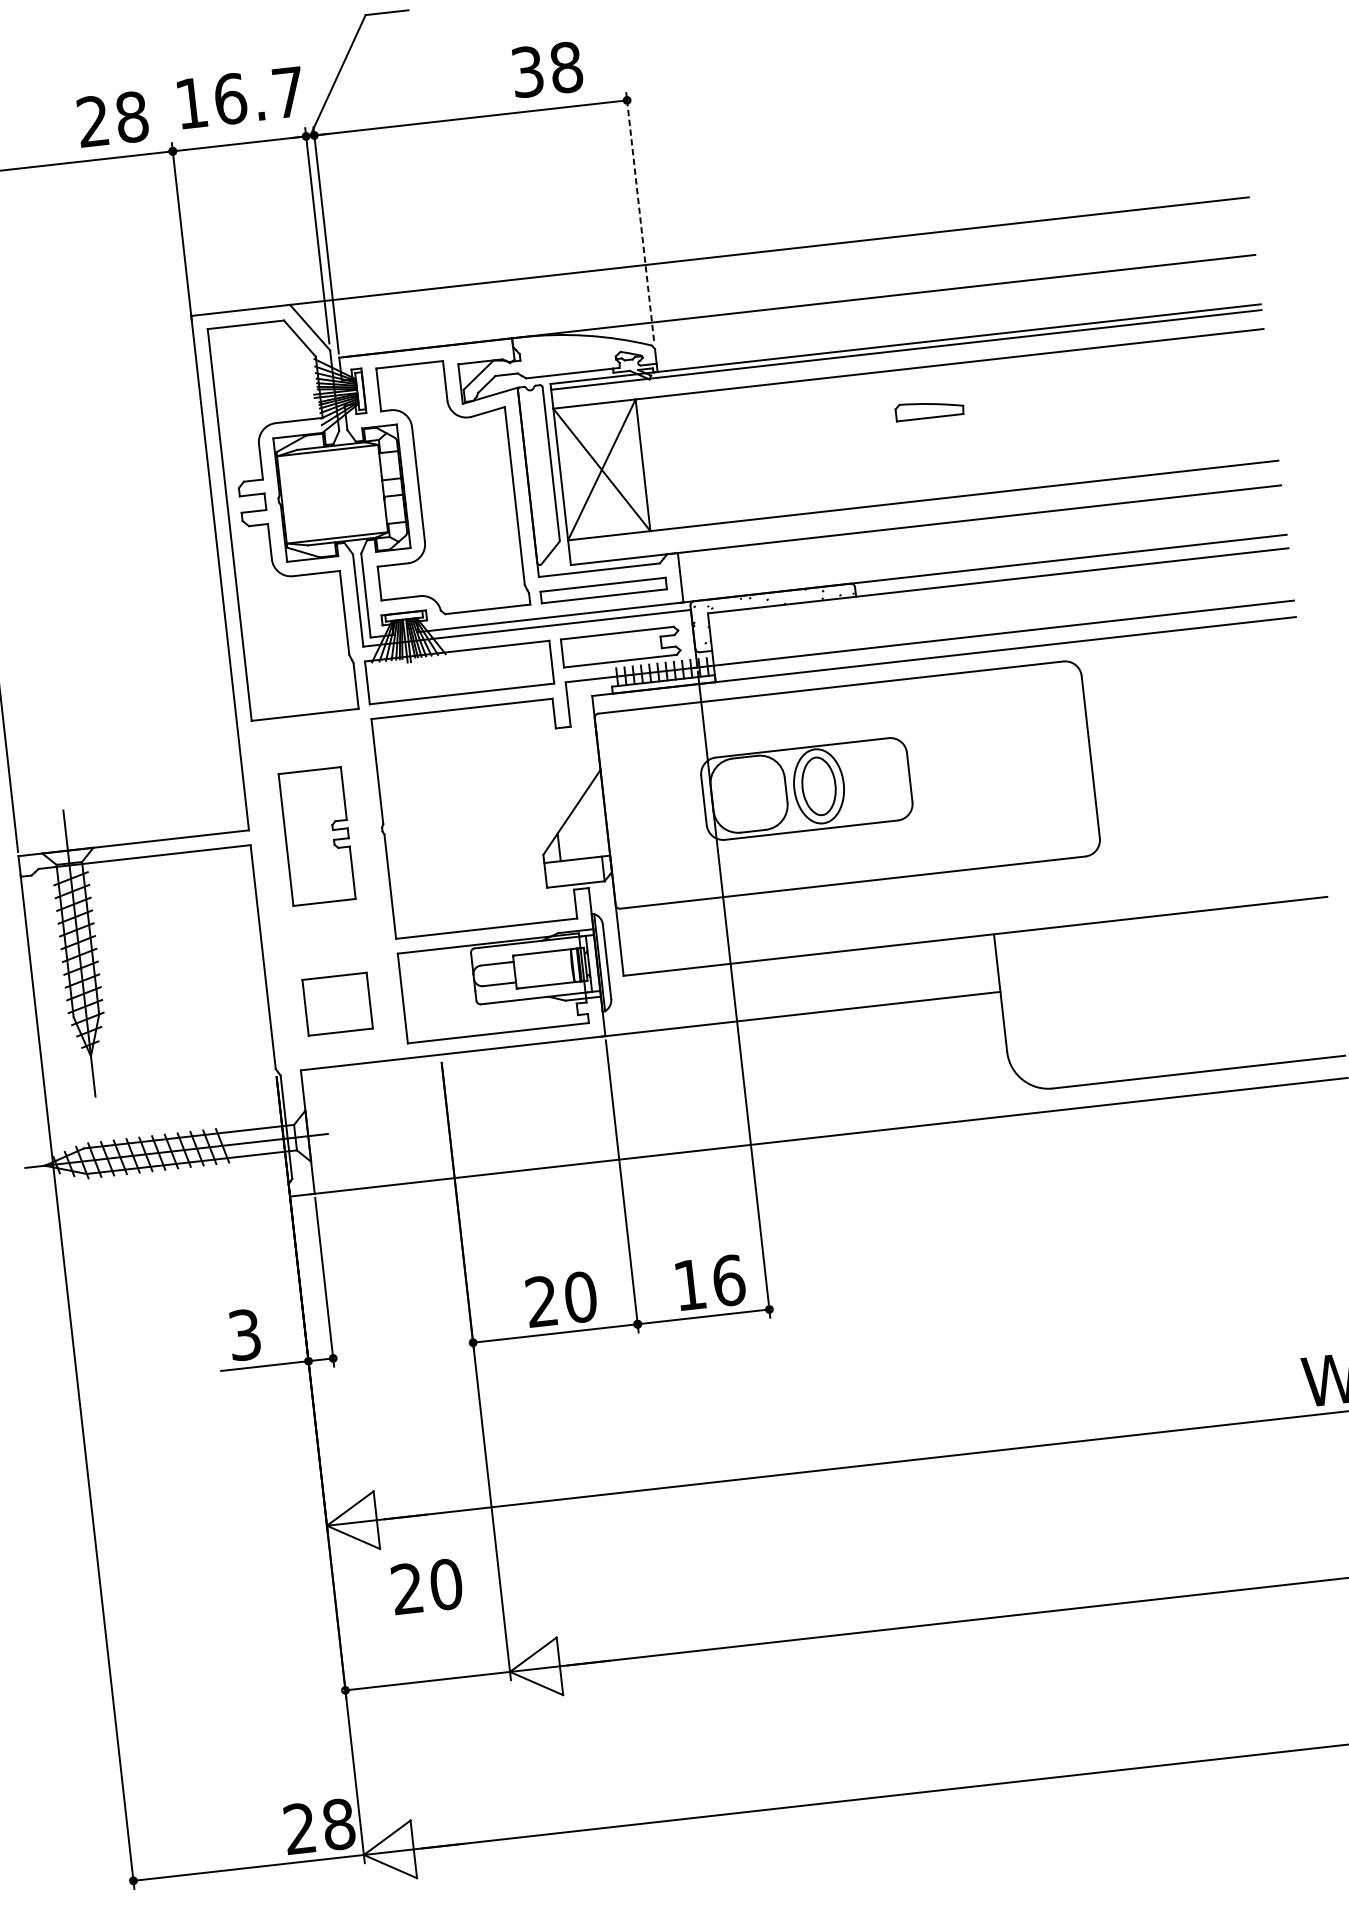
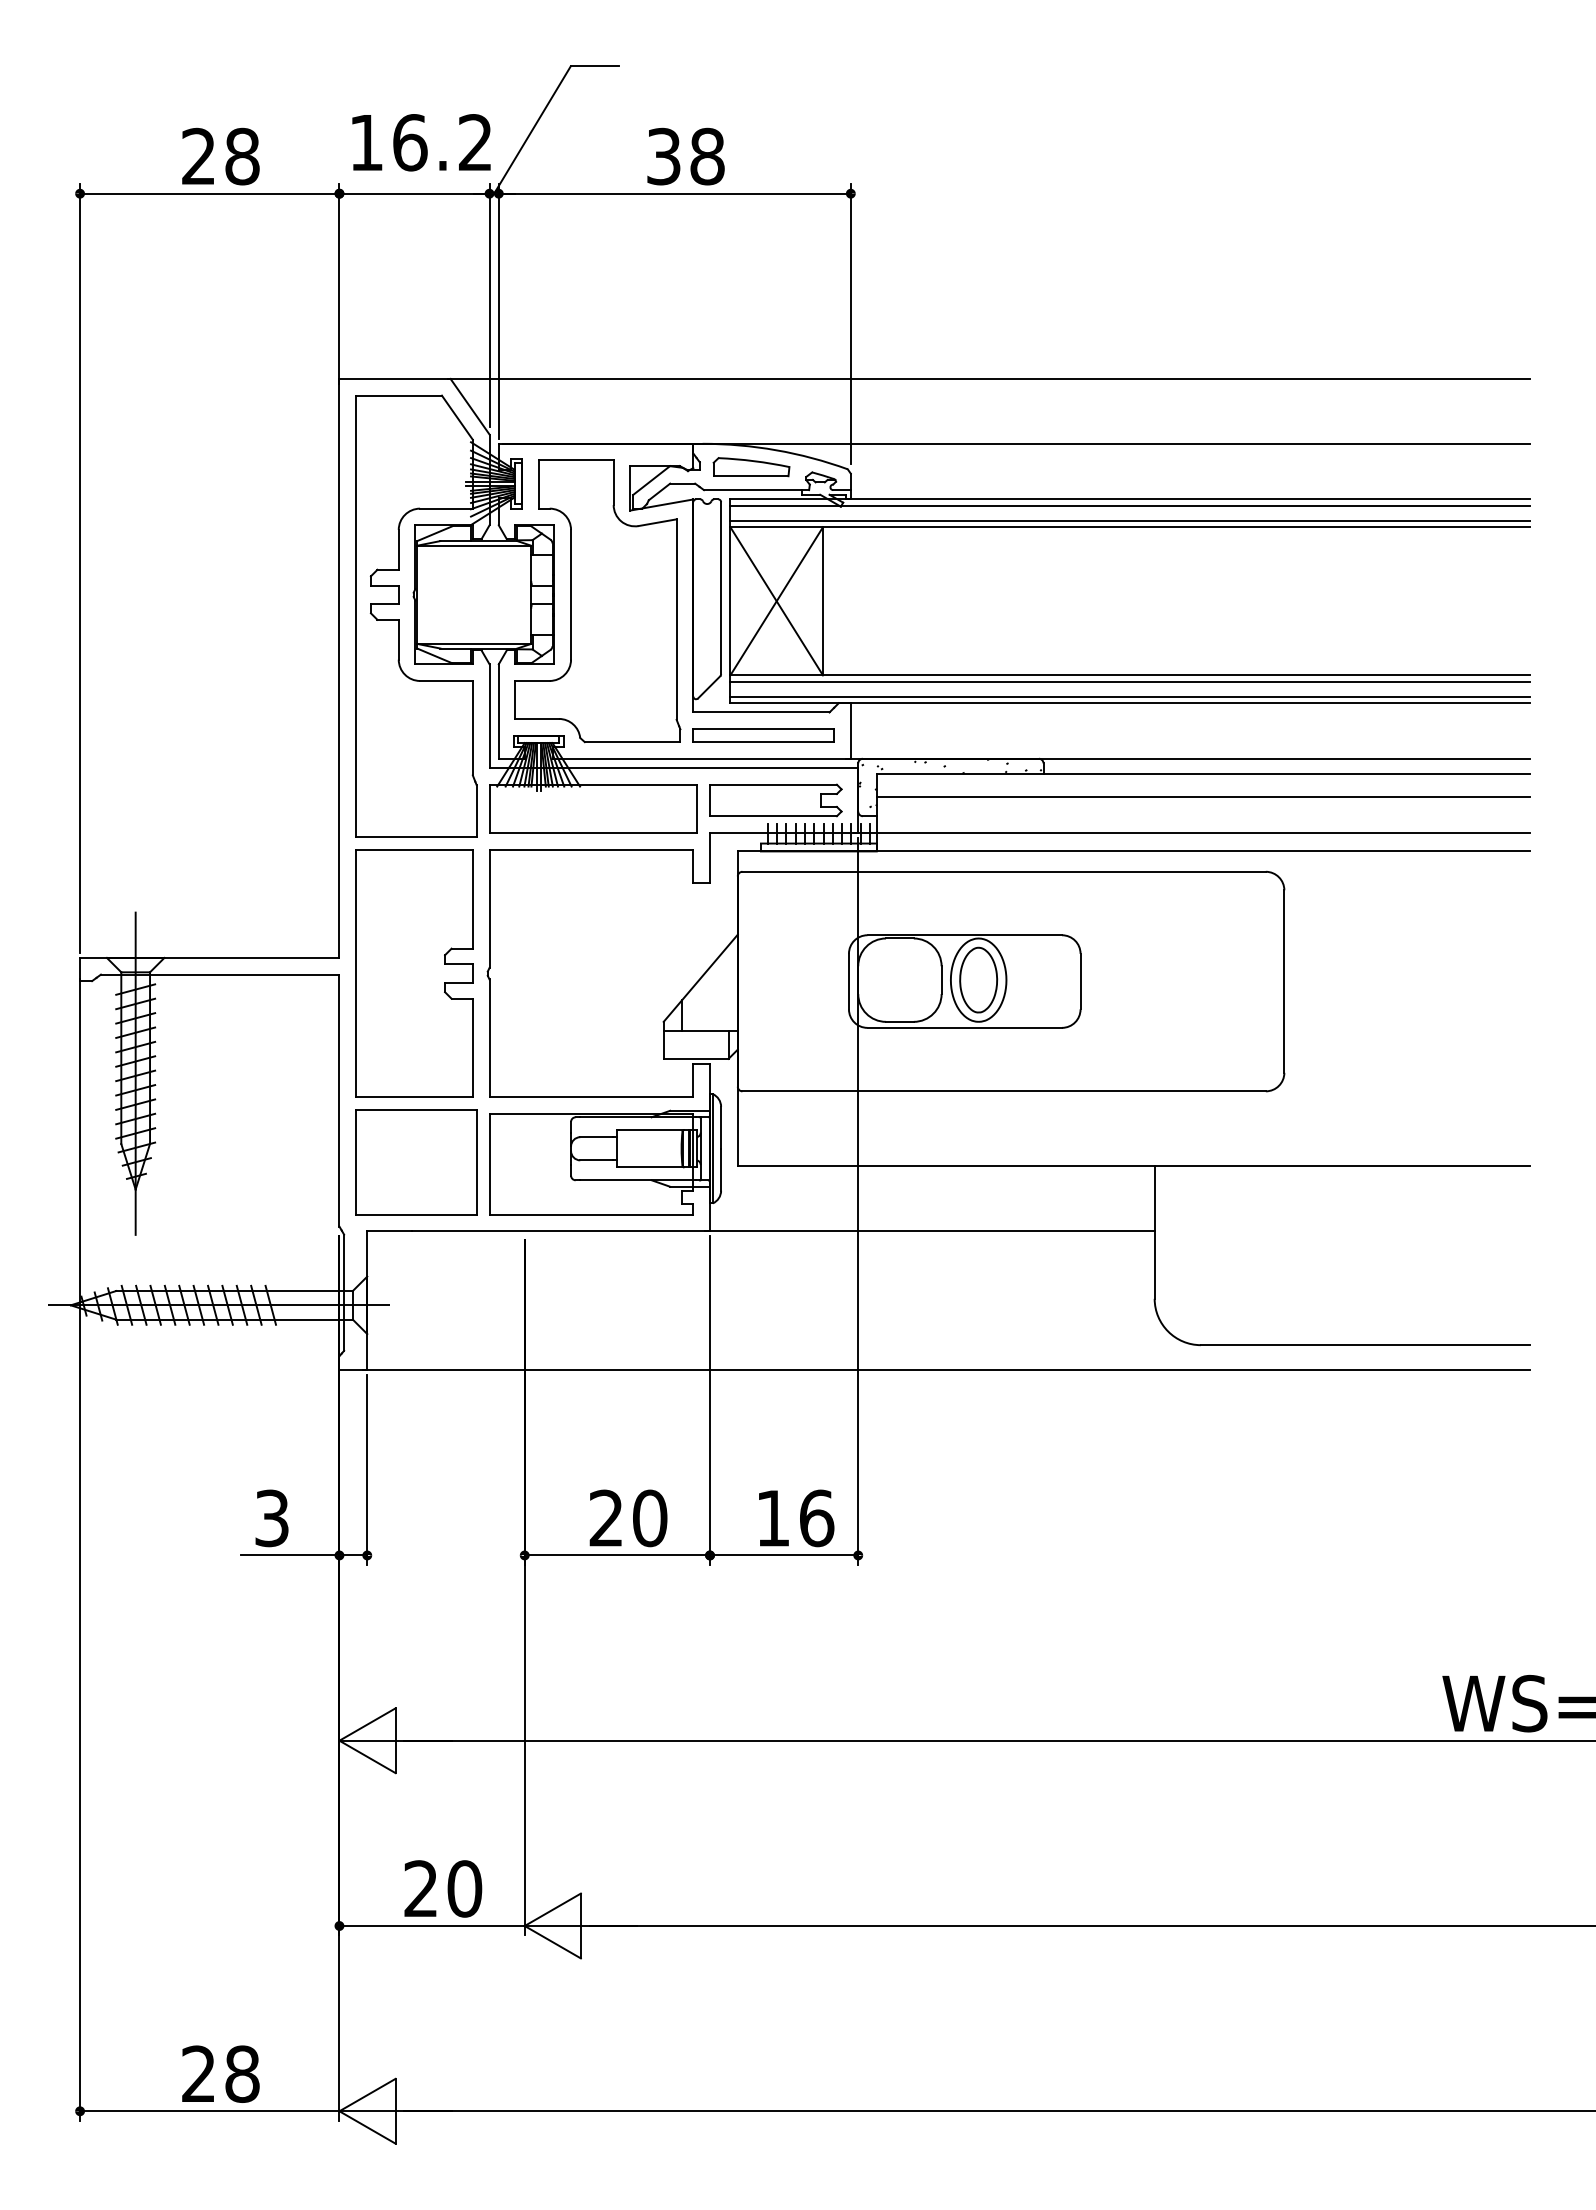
text: (546, 69) -> (685, 156), moved
text: (288, 92) -> (475, 142), 16.7 -> 16.2
text: (112, 119) -> (220, 156), moved
line: (639, 216) -> (850, 324), dashed -> solid
line: (907, 362) -> (1129, 520), added
part: (929, 409) -> (751, 467), moved
line: (923, 506) -> (1129, 681), added
line: (924, 519) -> (1129, 696), added
line: (1000, 600) -> (1203, 796), added
part: (317, 836) -> (414, 973), size x1.67
part: (337, 1004) -> (416, 1162), size x1.67
text: (427, 1586) -> (443, 1888), moved
text: (319, 1826) -> (220, 2073), moved

